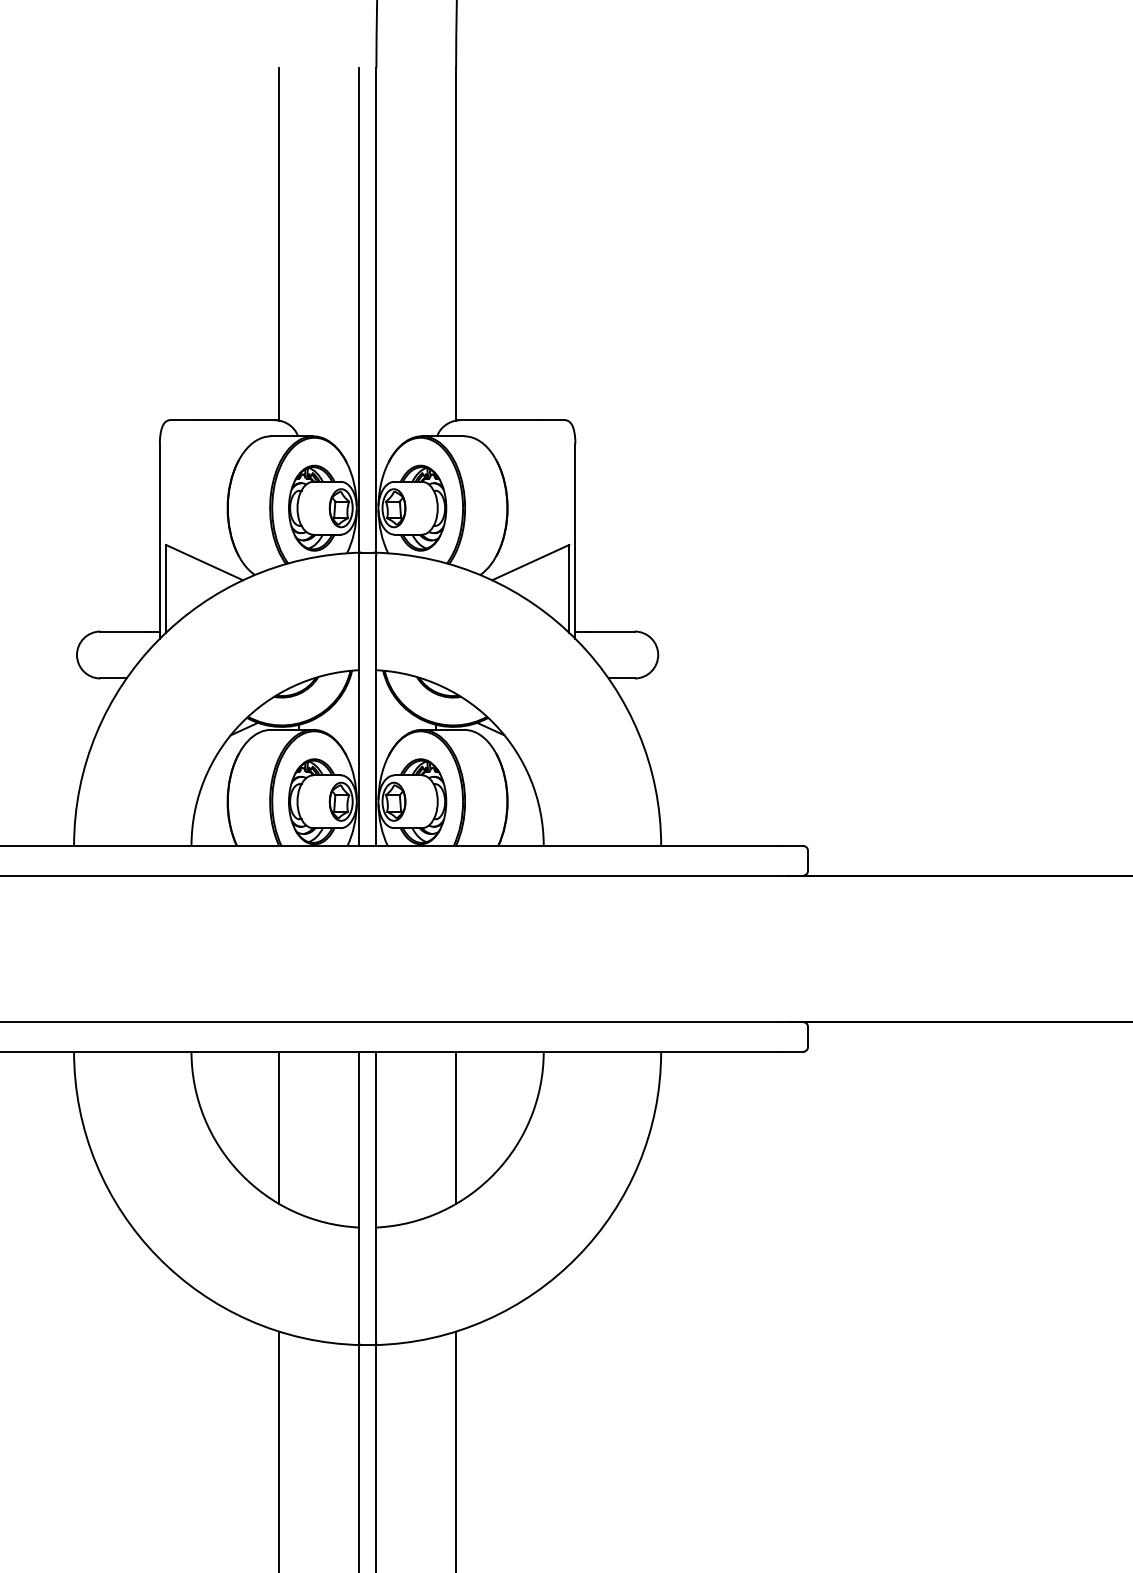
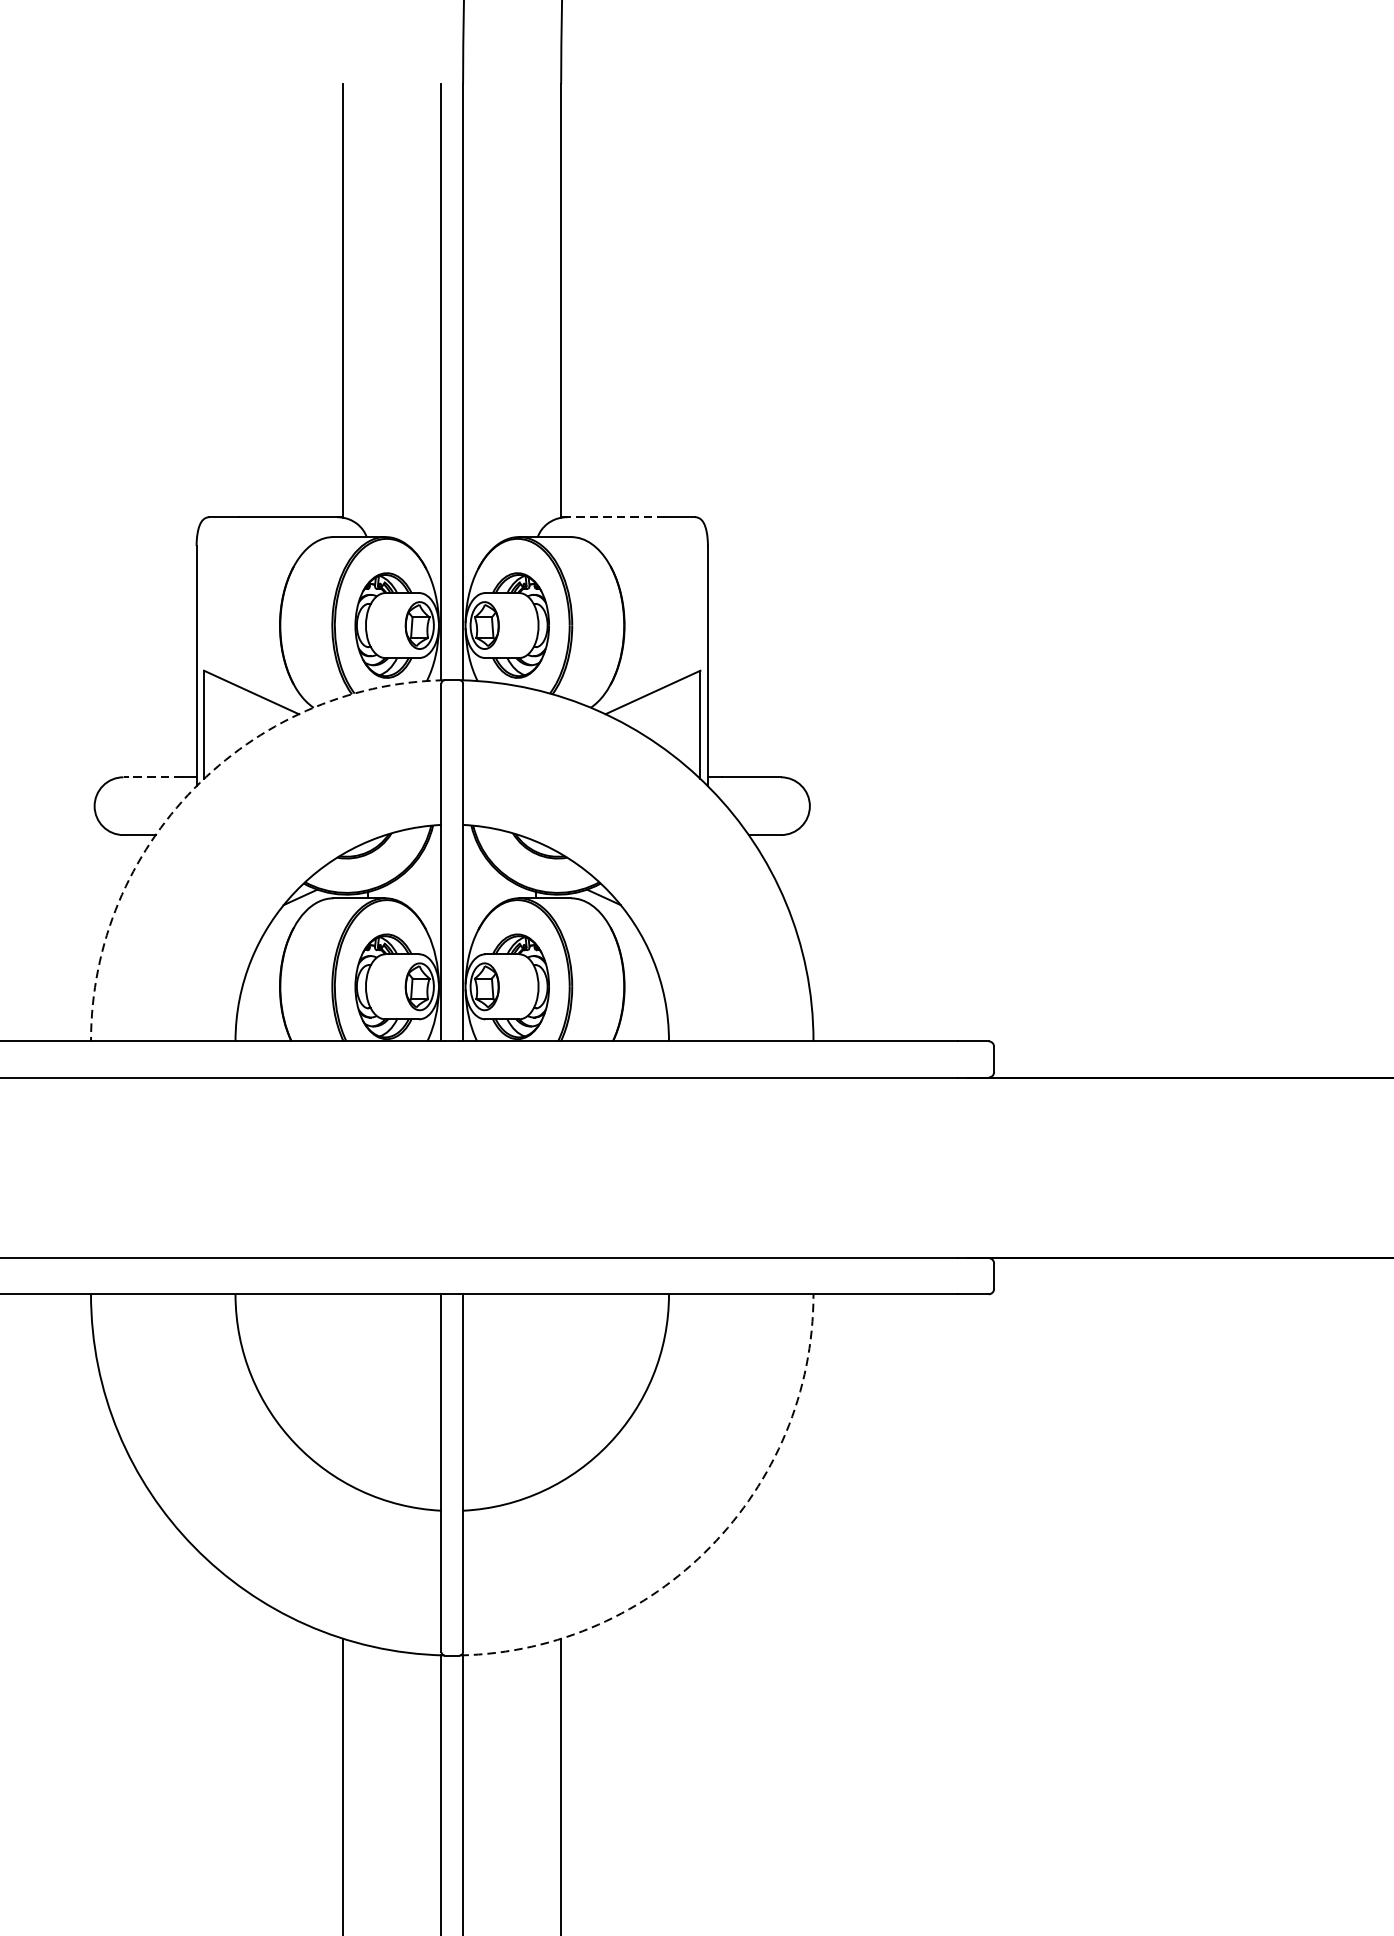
line: (500, 420) -> (615, 517), solid -> dashed
line: (124, 631) -> (153, 777), solid -> dashed
arc: (157, 640) -> (193, 788), solid -> dashed
line: (279, 1127) -> (343, 1387), removed
line: (456, 1127) -> (561, 1387), removed
arc: (577, 1256) -> (710, 1546), solid -> dashed

